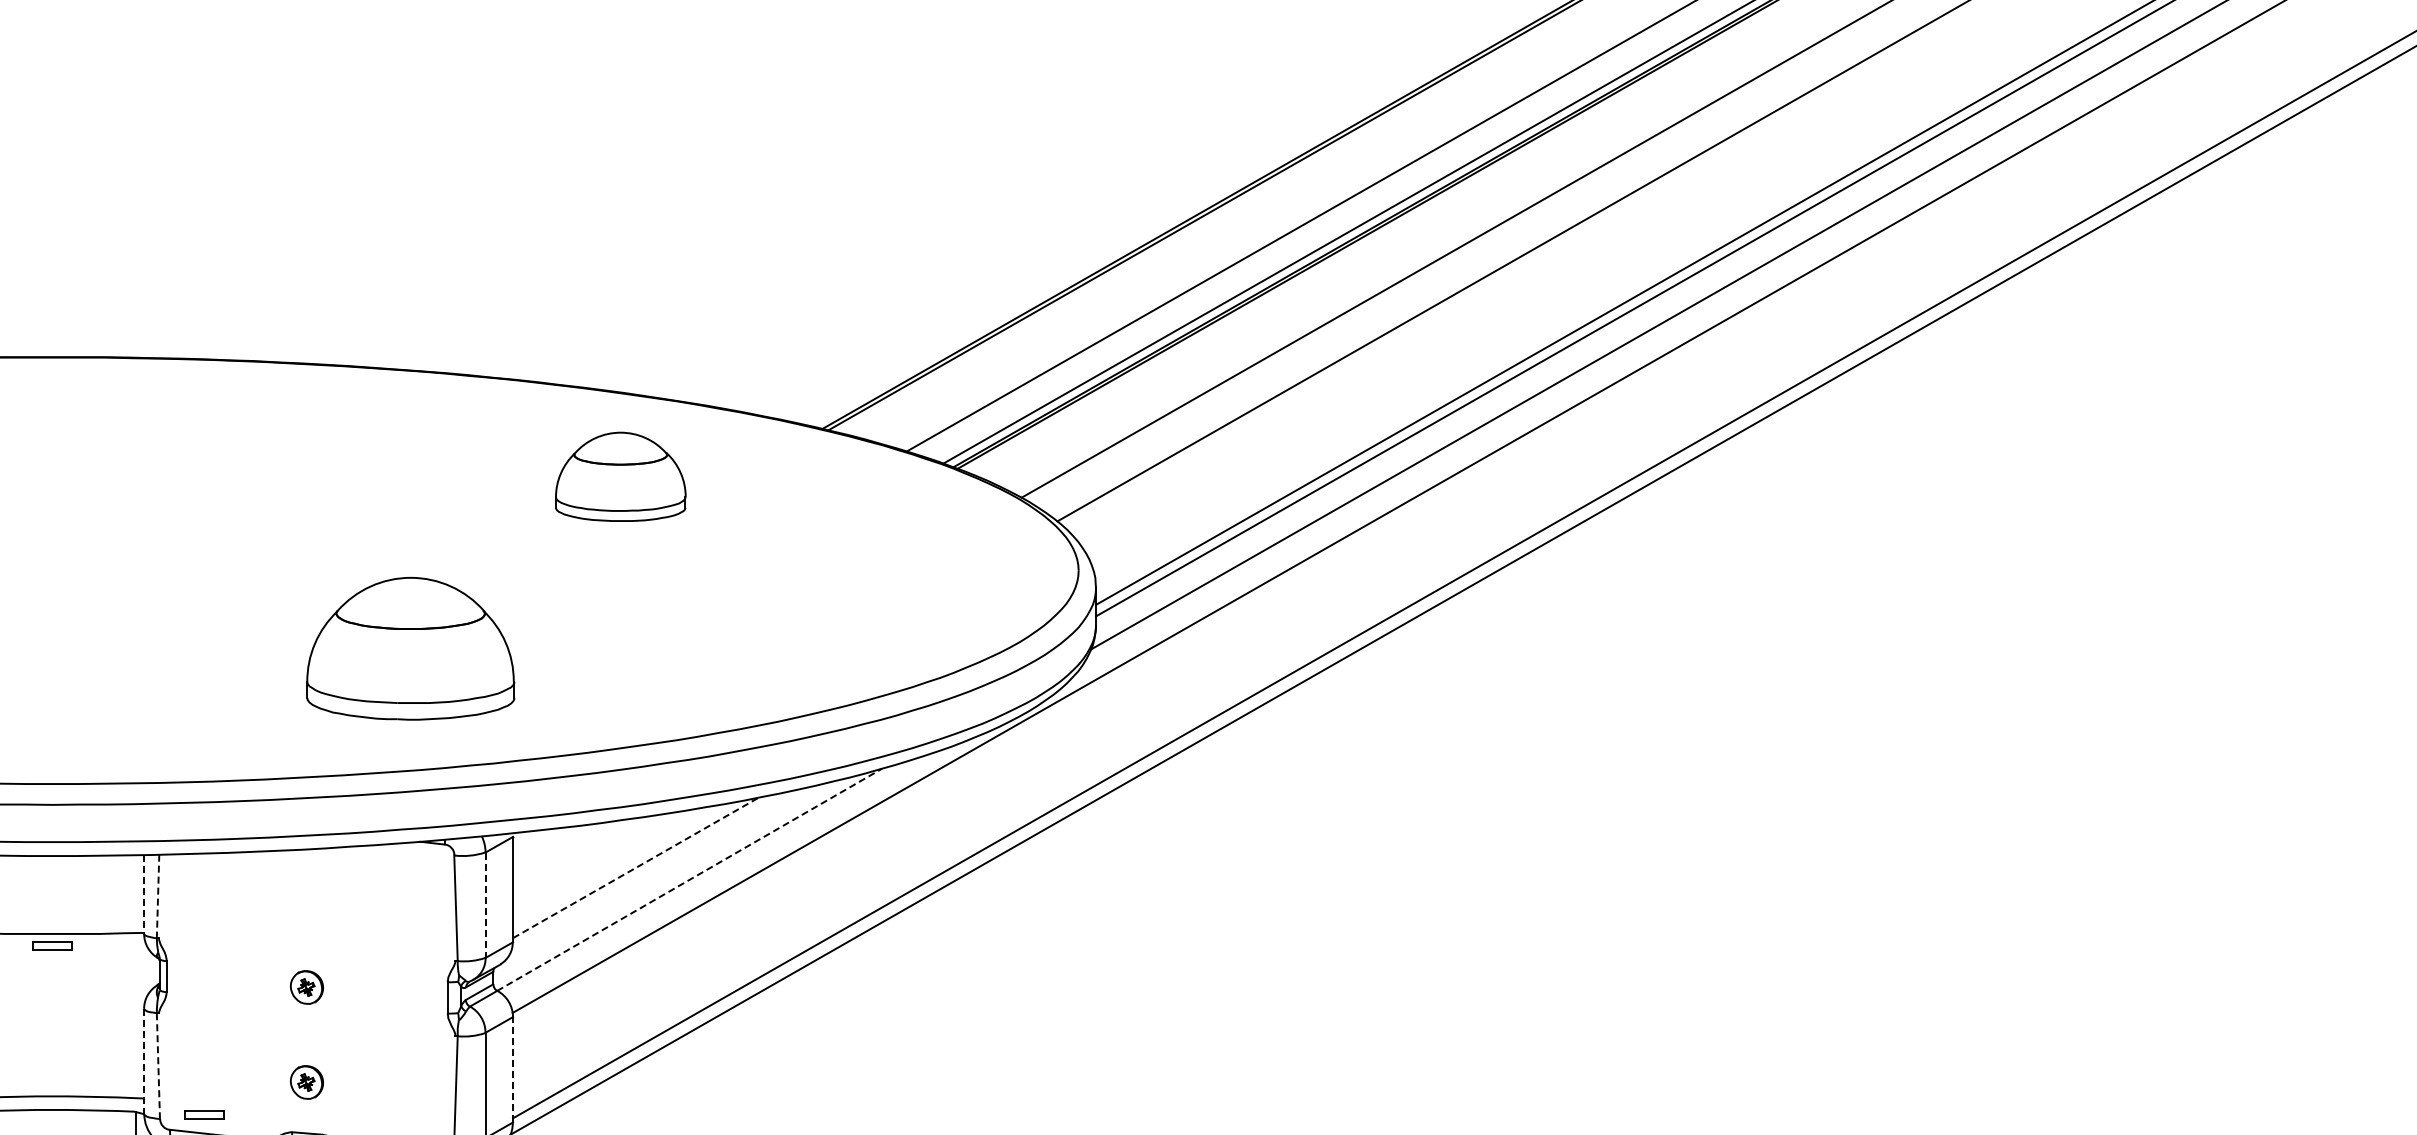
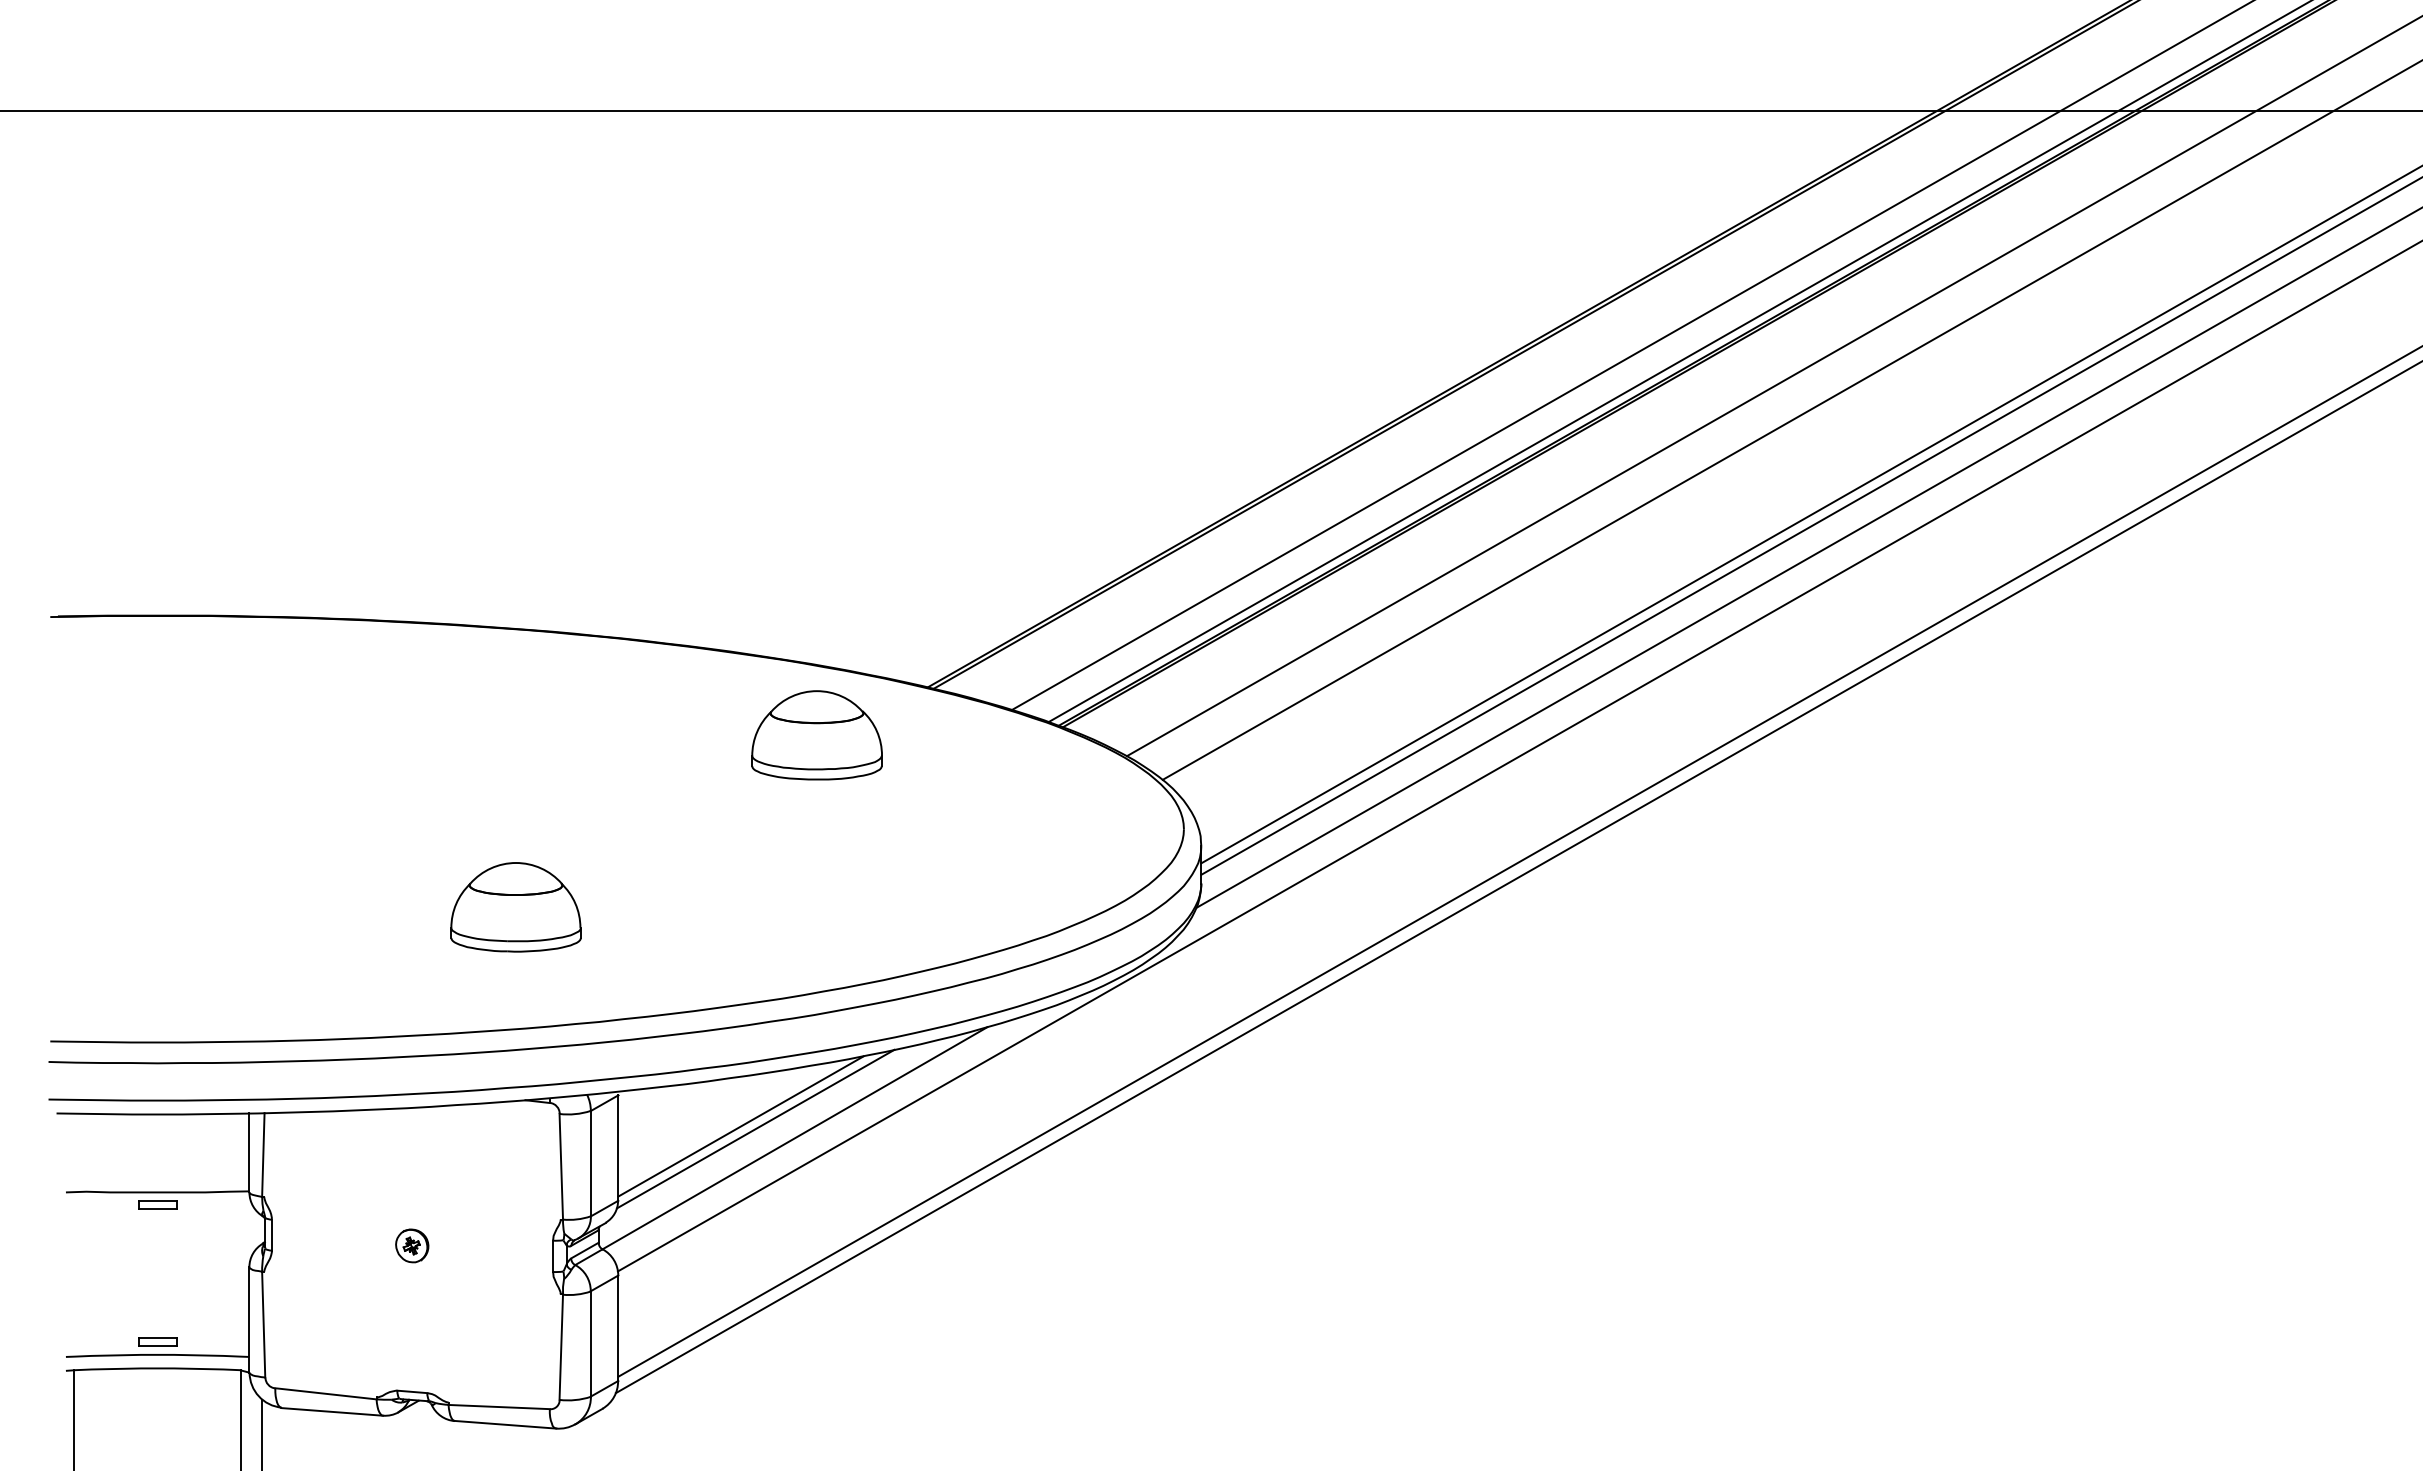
part: (620, 477) -> (816, 735), moved
part: (410, 649) -> (515, 907), size x0.62
line: (636, 868) -> (741, 1126), dashed -> solid
line: (650, 870) -> (755, 1128), added
line: (690, 880) -> (795, 1138), dashed -> solid
line: (144, 895) -> (249, 1153), dashed -> solid
line: (158, 897) -> (263, 1155), dashed -> solid
line: (485, 905) -> (590, 1163), dashed -> solid
line: (144, 1061) -> (249, 1319), dashed -> solid
line: (158, 1066) -> (263, 1324), dashed -> solid
line: (513, 1070) -> (618, 1328), dashed -> solid
part: (307, 1082) -> (412, 1340), removed
part: (204, 1114) -> (157, 1341), moved

